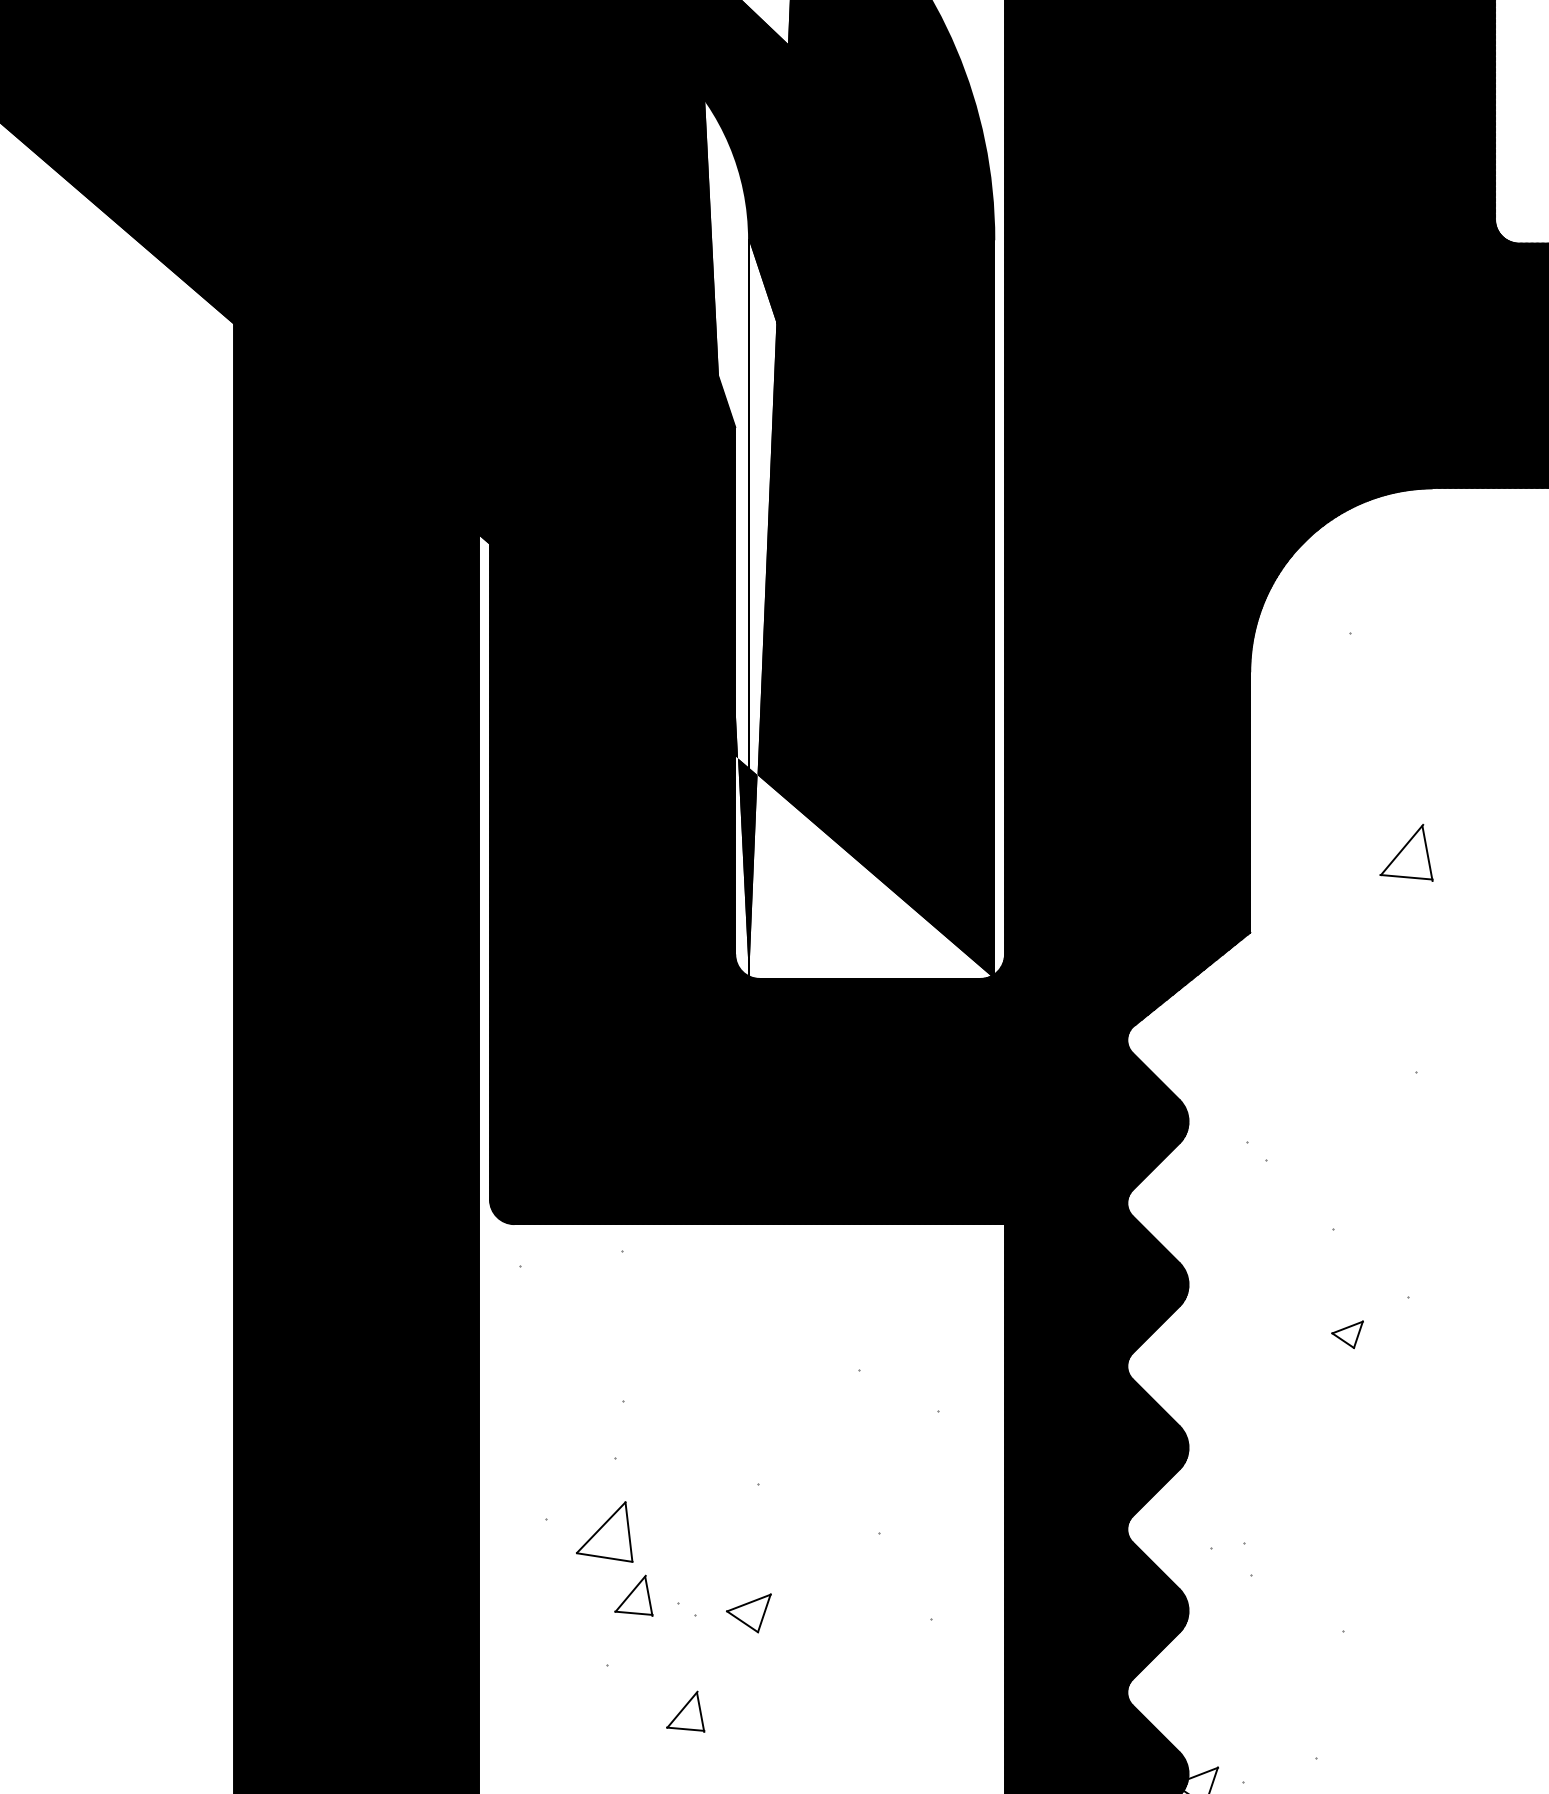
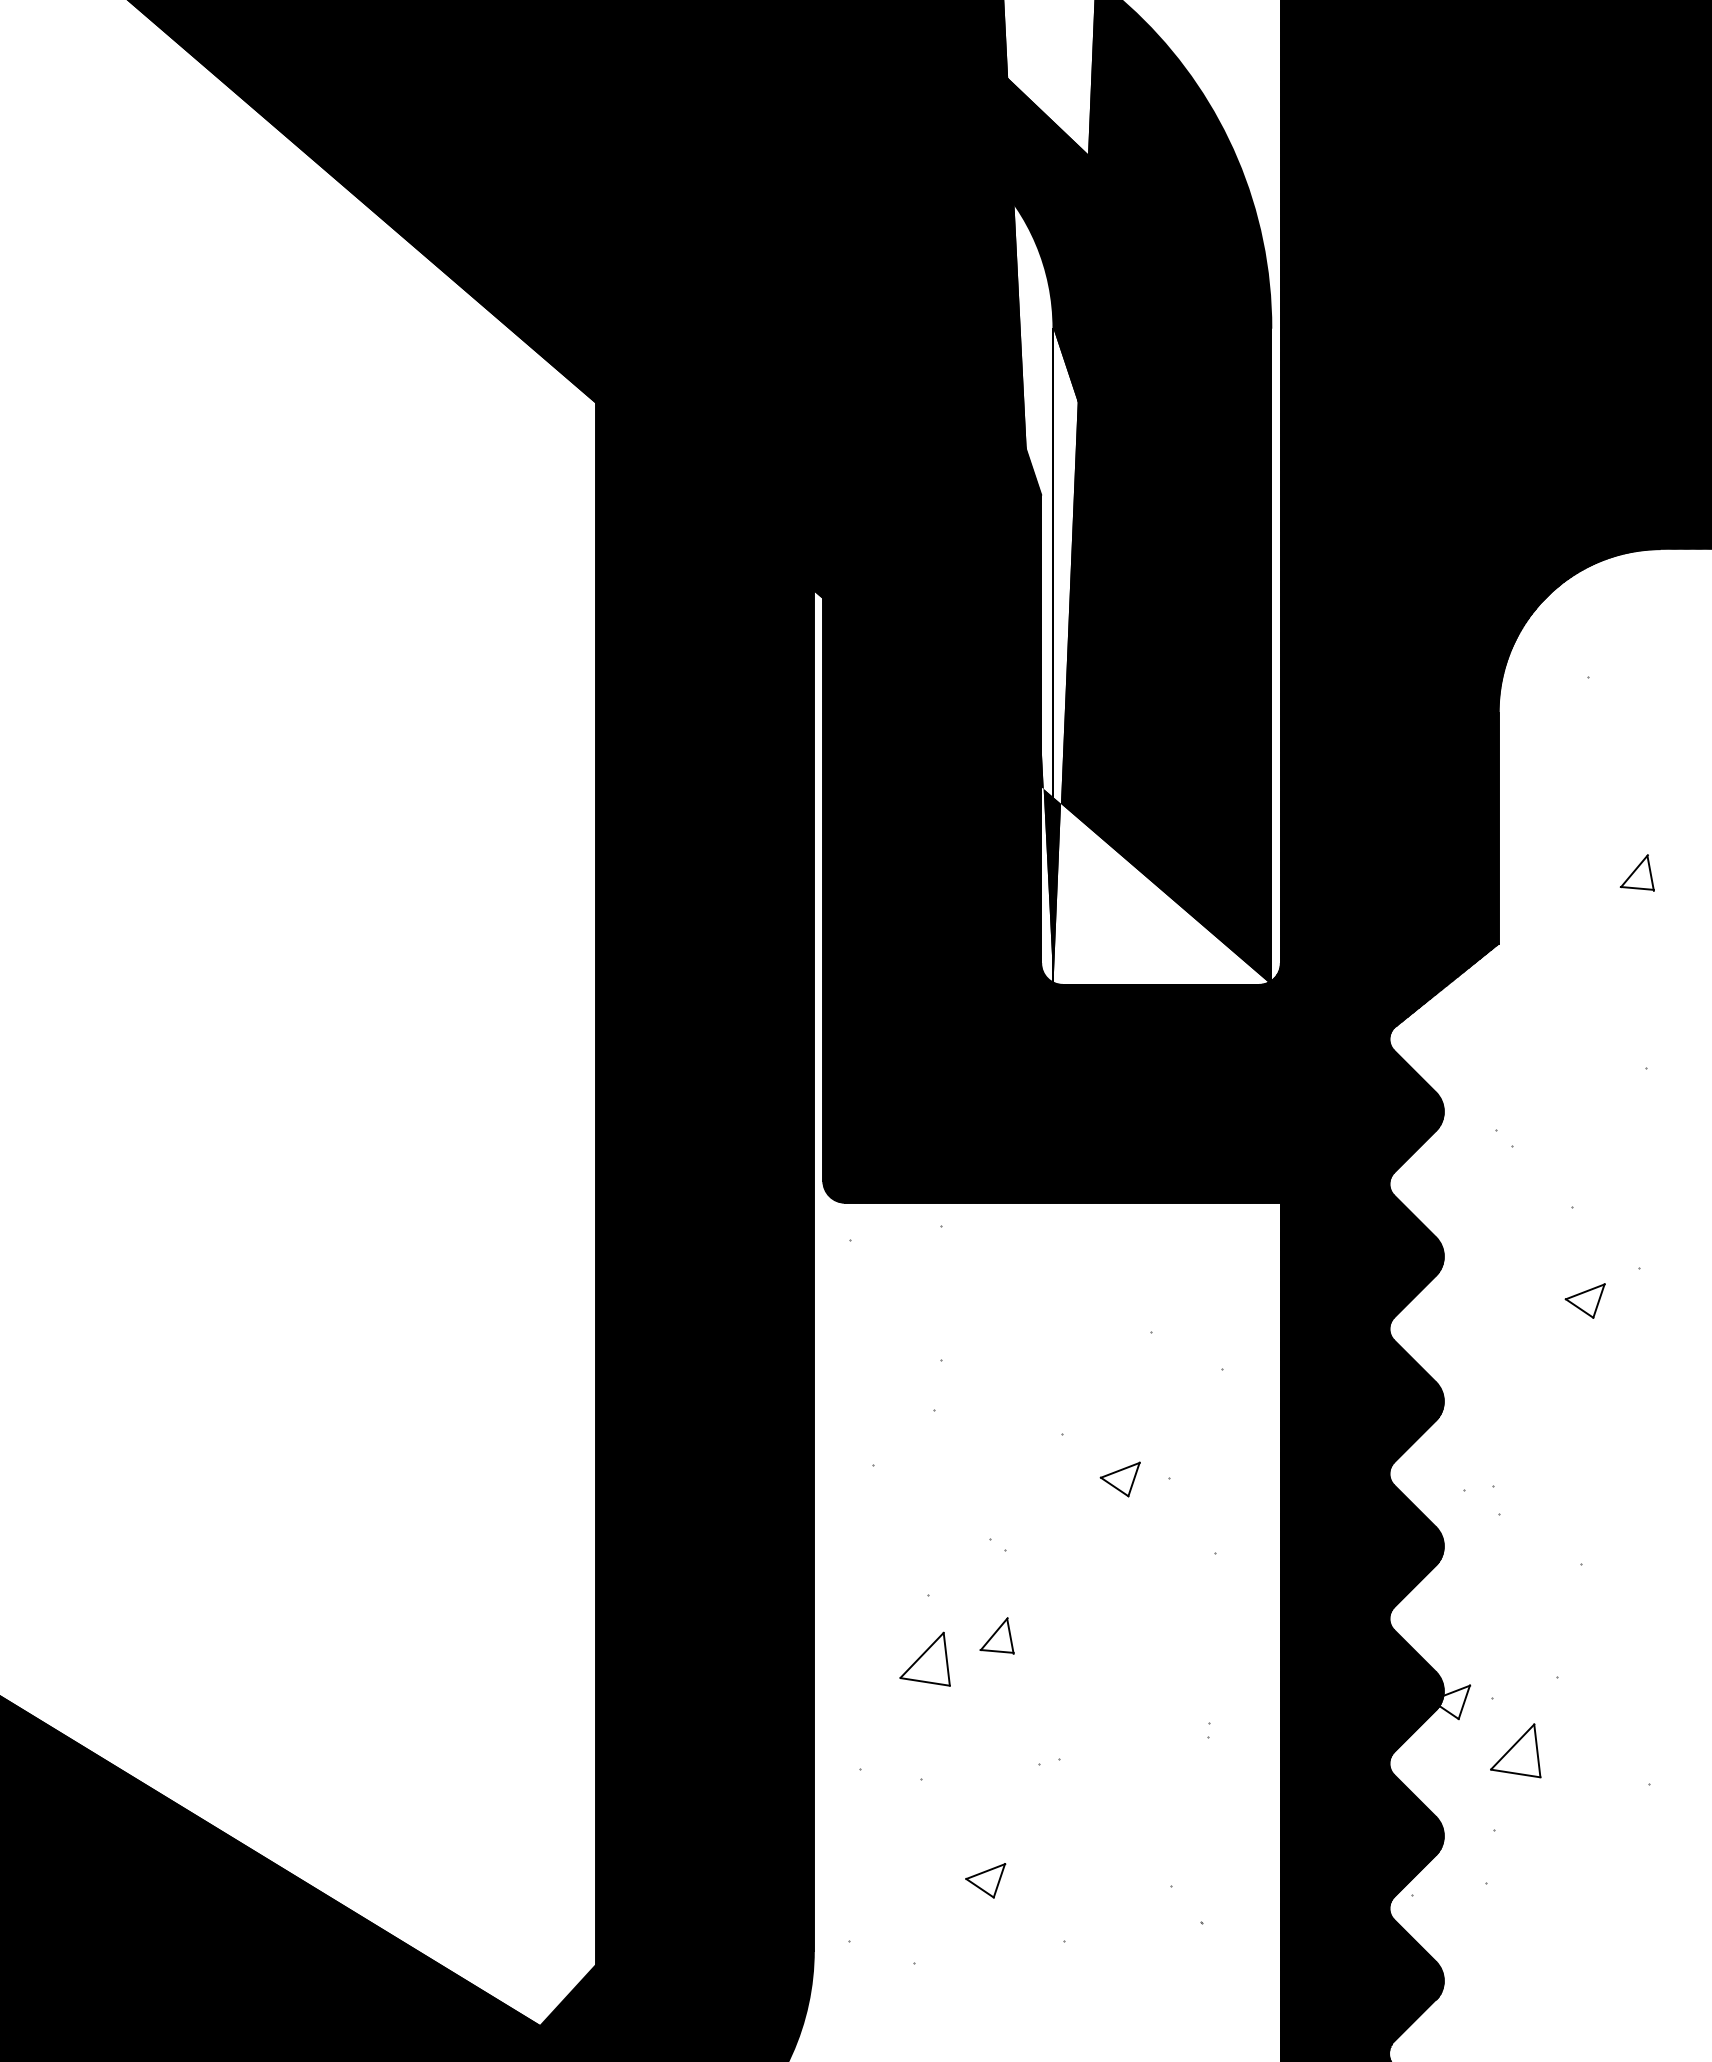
part: (1405, 852) -> (1636, 872), size x0.71
part: (1346, 1334) -> (1584, 1300), size x1.43
part: (603, 1531) -> (924, 1658), moved
part: (633, 1595) -> (950, 1532), removed
part: (747, 1613) -> (1119, 1479), moved

